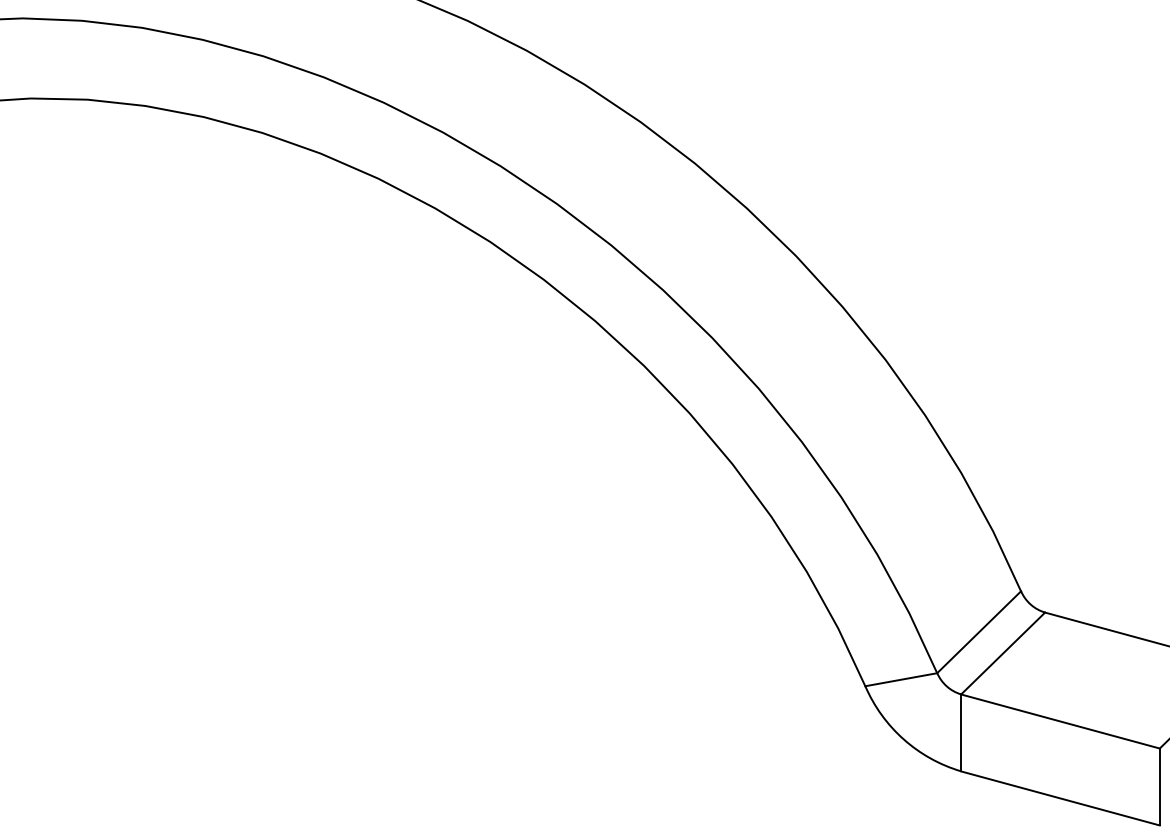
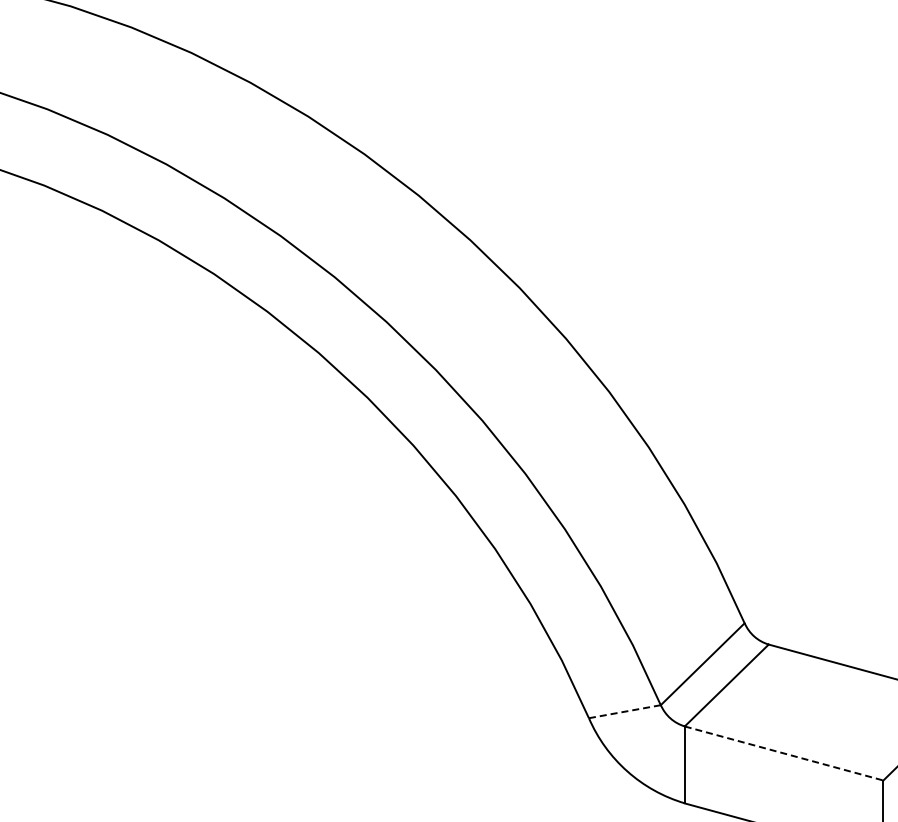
line: (901, 679) -> (625, 711), solid -> dashed
line: (1060, 721) -> (784, 753), solid -> dashed

